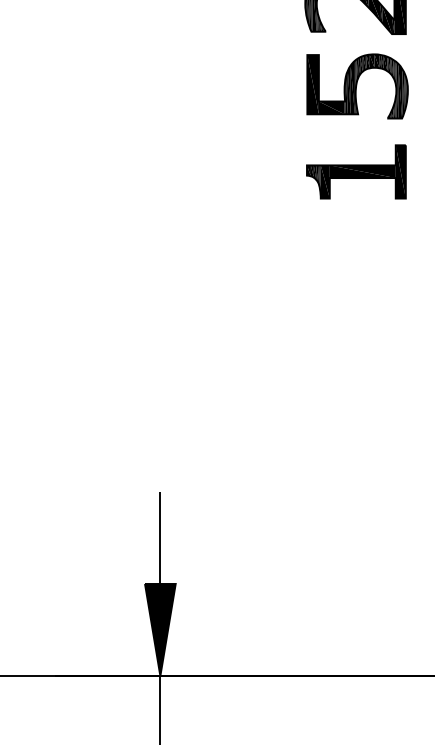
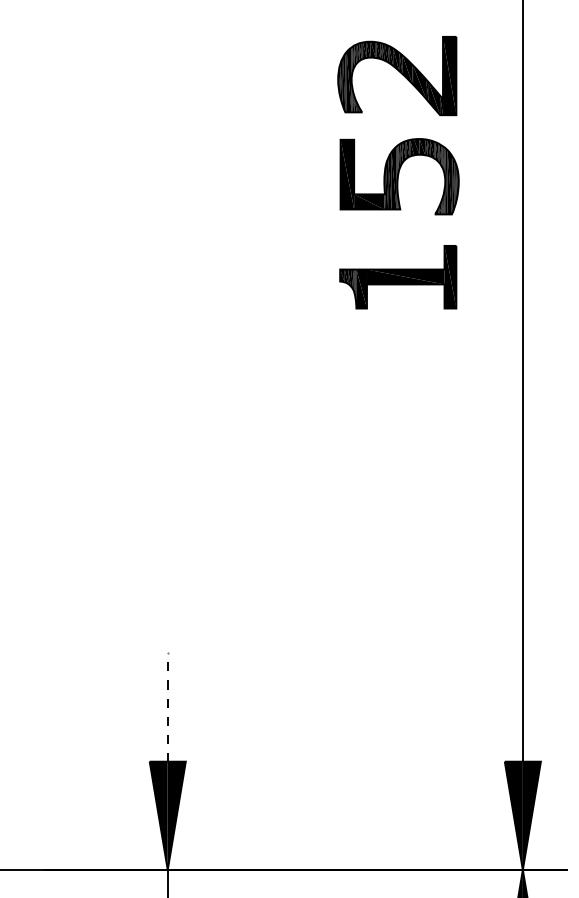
line: (160, 537) -> (167, 707), solid -> dashed

